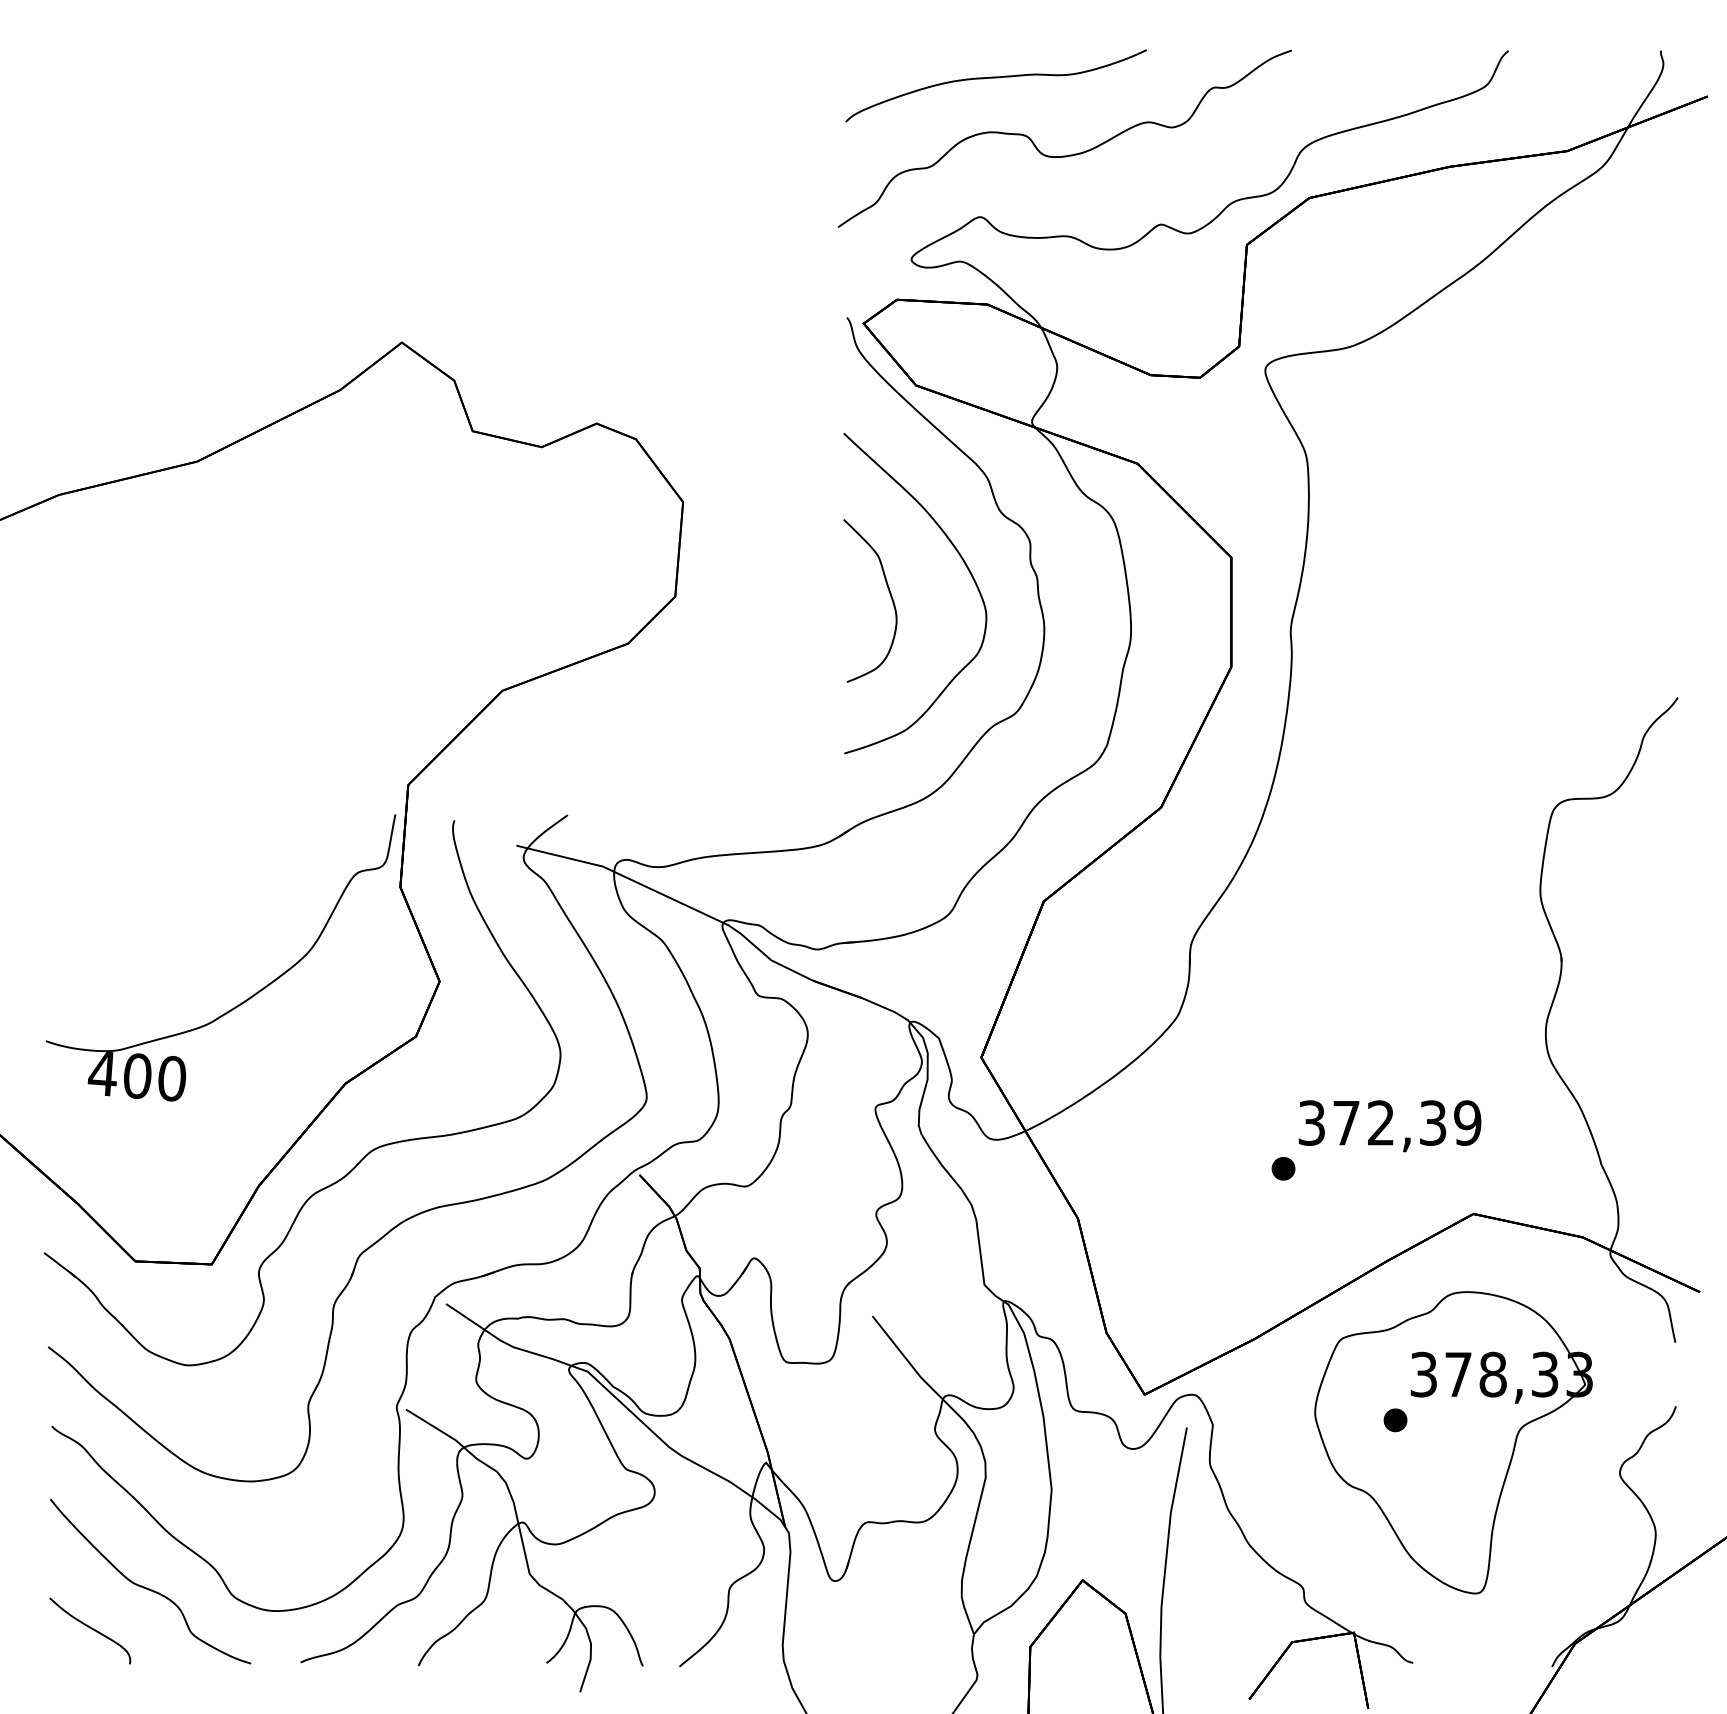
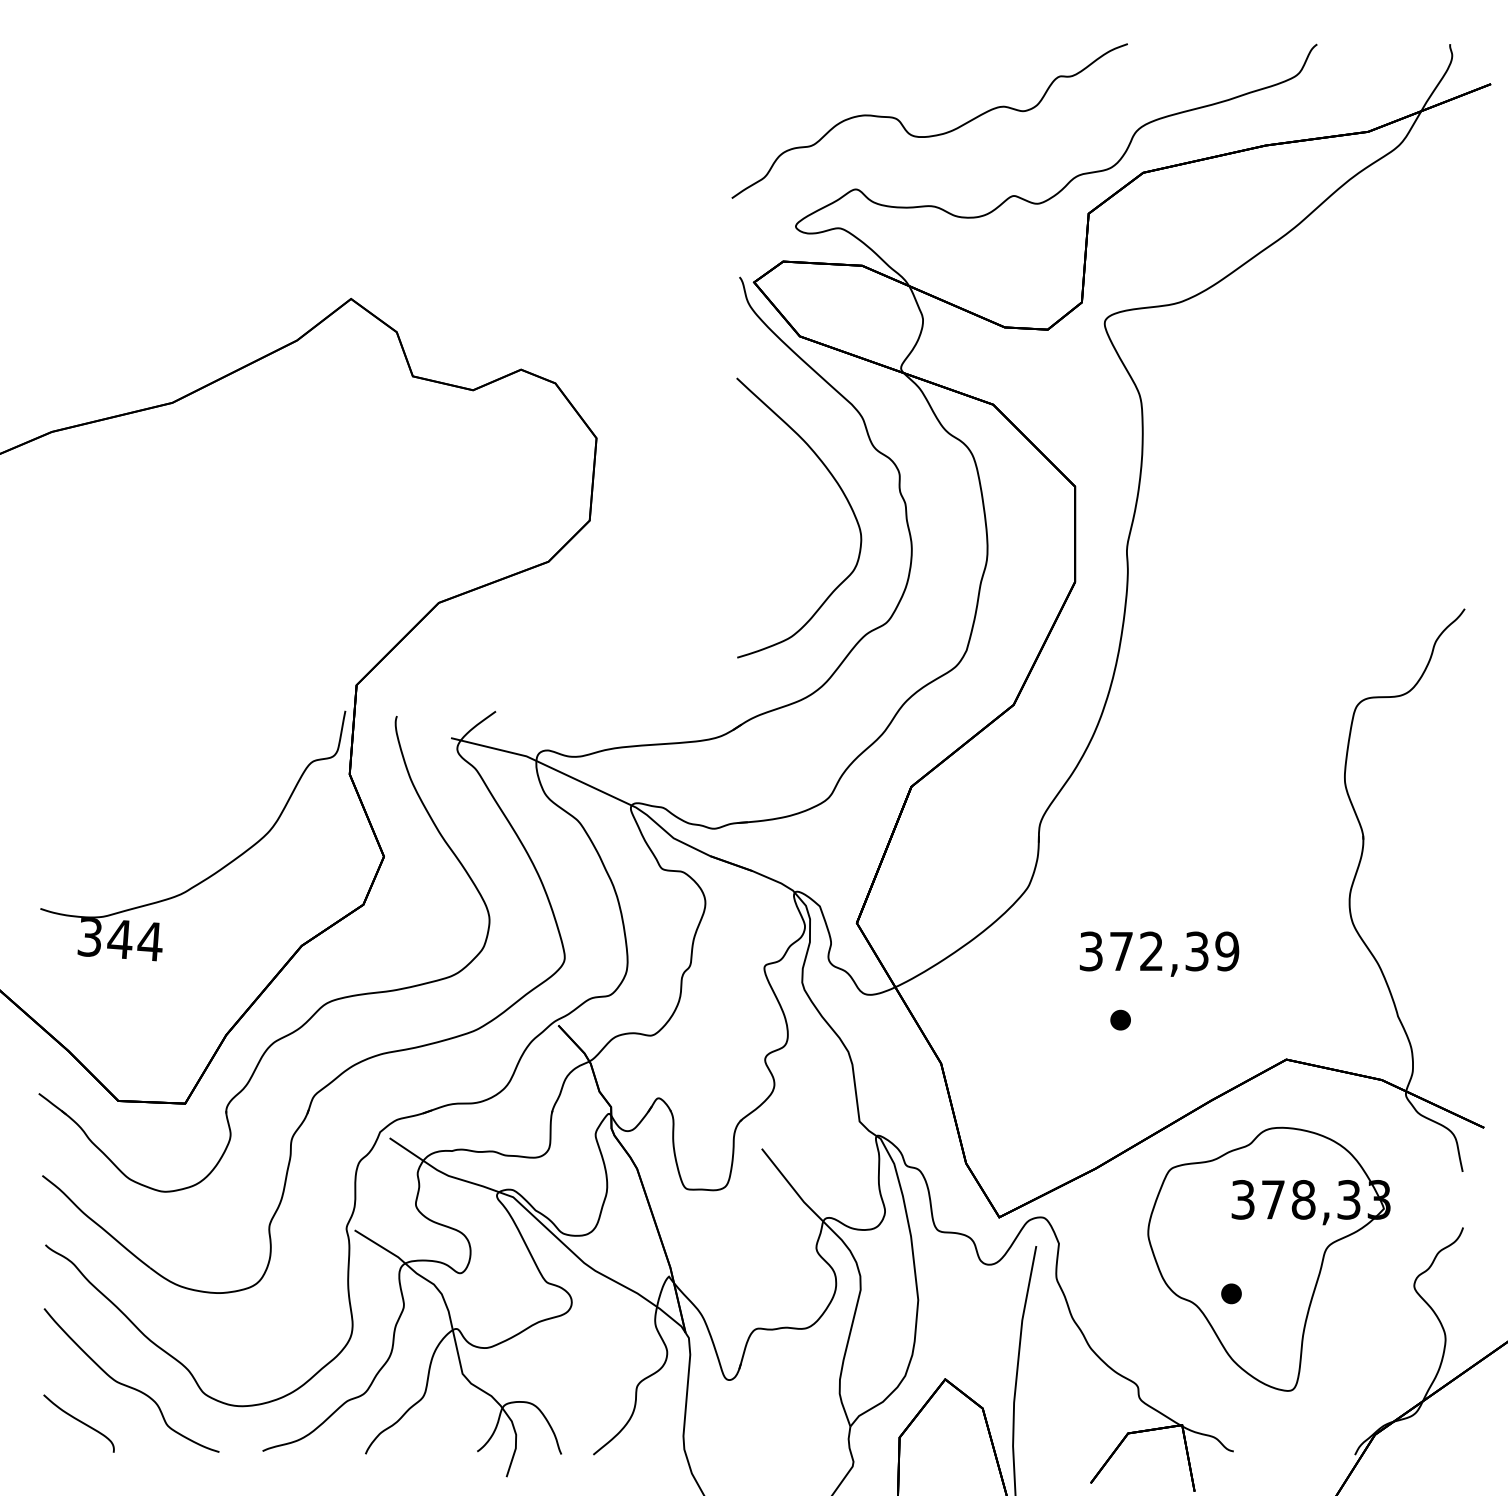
curve: (995, 78) -> (869, 68), removed
curve: (889, 594) -> (776, 518), removed
text: (136, 1076) -> (119, 939), 400 -> 344
text: (1389, 1126) -> (1159, 954), moved
part: (1395, 1420) -> (1231, 1293), moved

